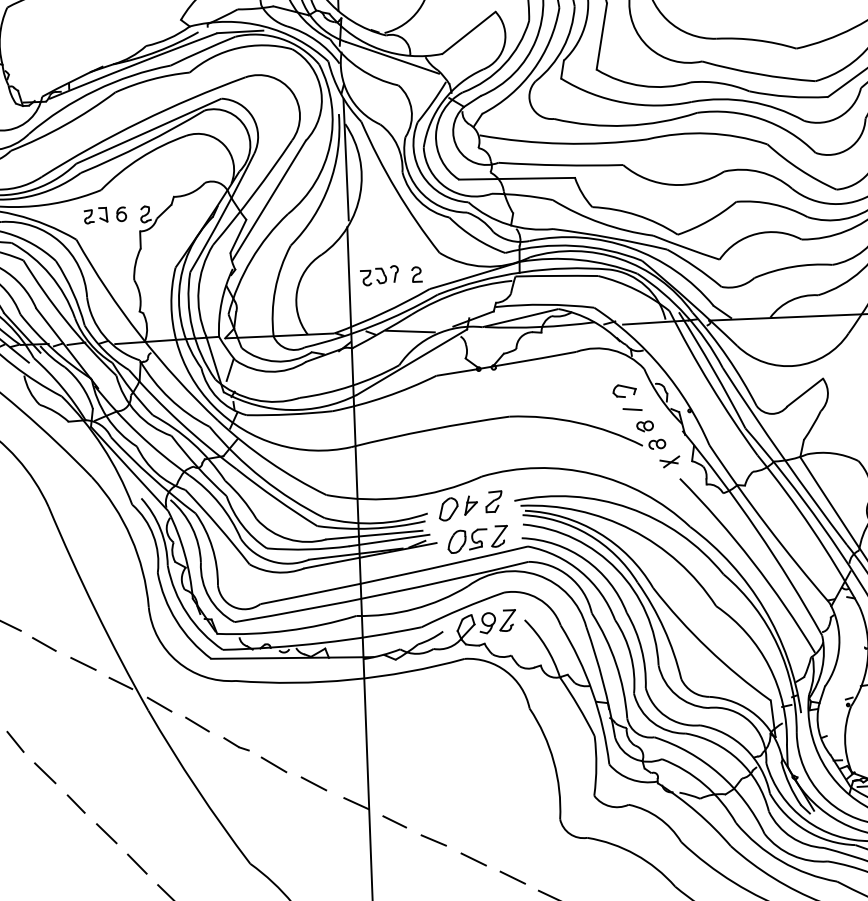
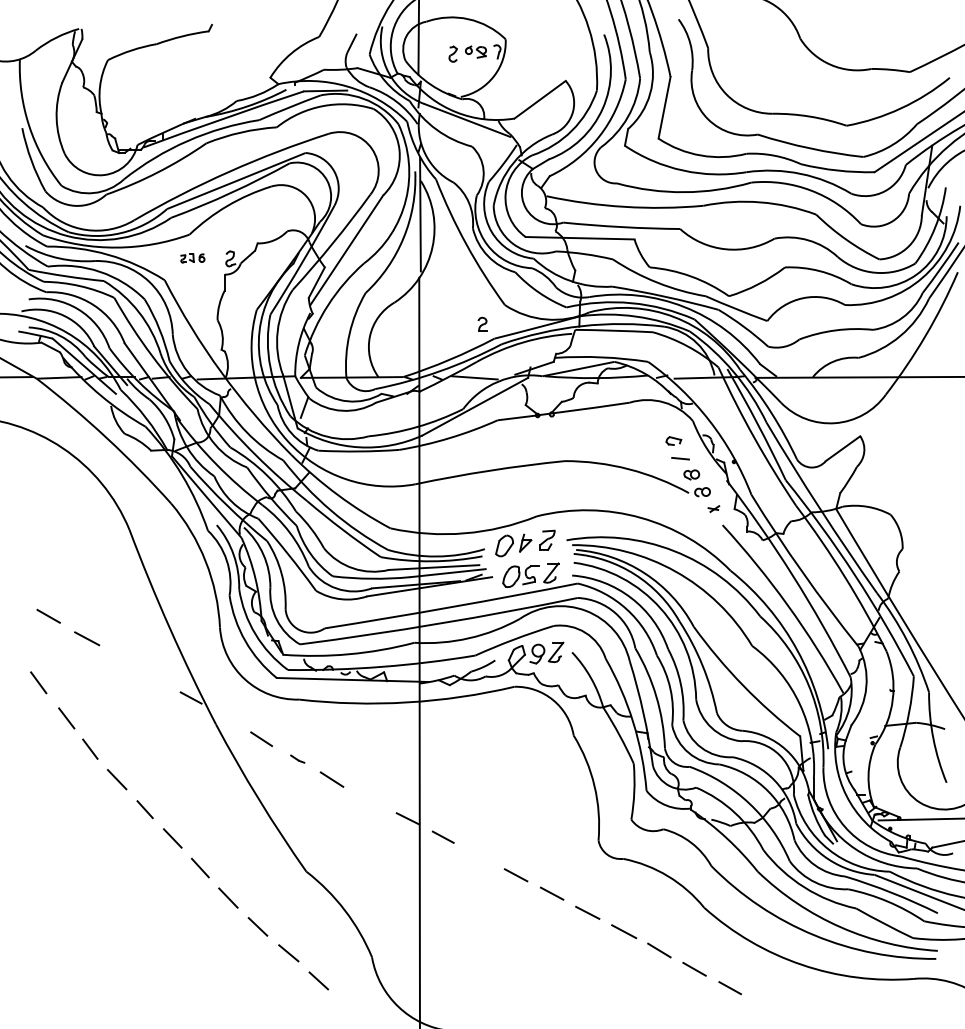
part: (105, 215) -> (192, 258), size x0.6
part: (379, 275) -> (447, 324), removed
part: (624, 390) -> (673, 440), size x0.7
part: (669, 461) -> (713, 508), size x0.6
line: (44, 644) -> (120, 658), removed
line: (83, 664) -> (156, 678), removed
line: (159, 704) -> (226, 719), removed
part: (236, 743) -> (297, 758), size x0.6
line: (313, 783) -> (368, 798), removed
line: (434, 839) -> (479, 855), removed

